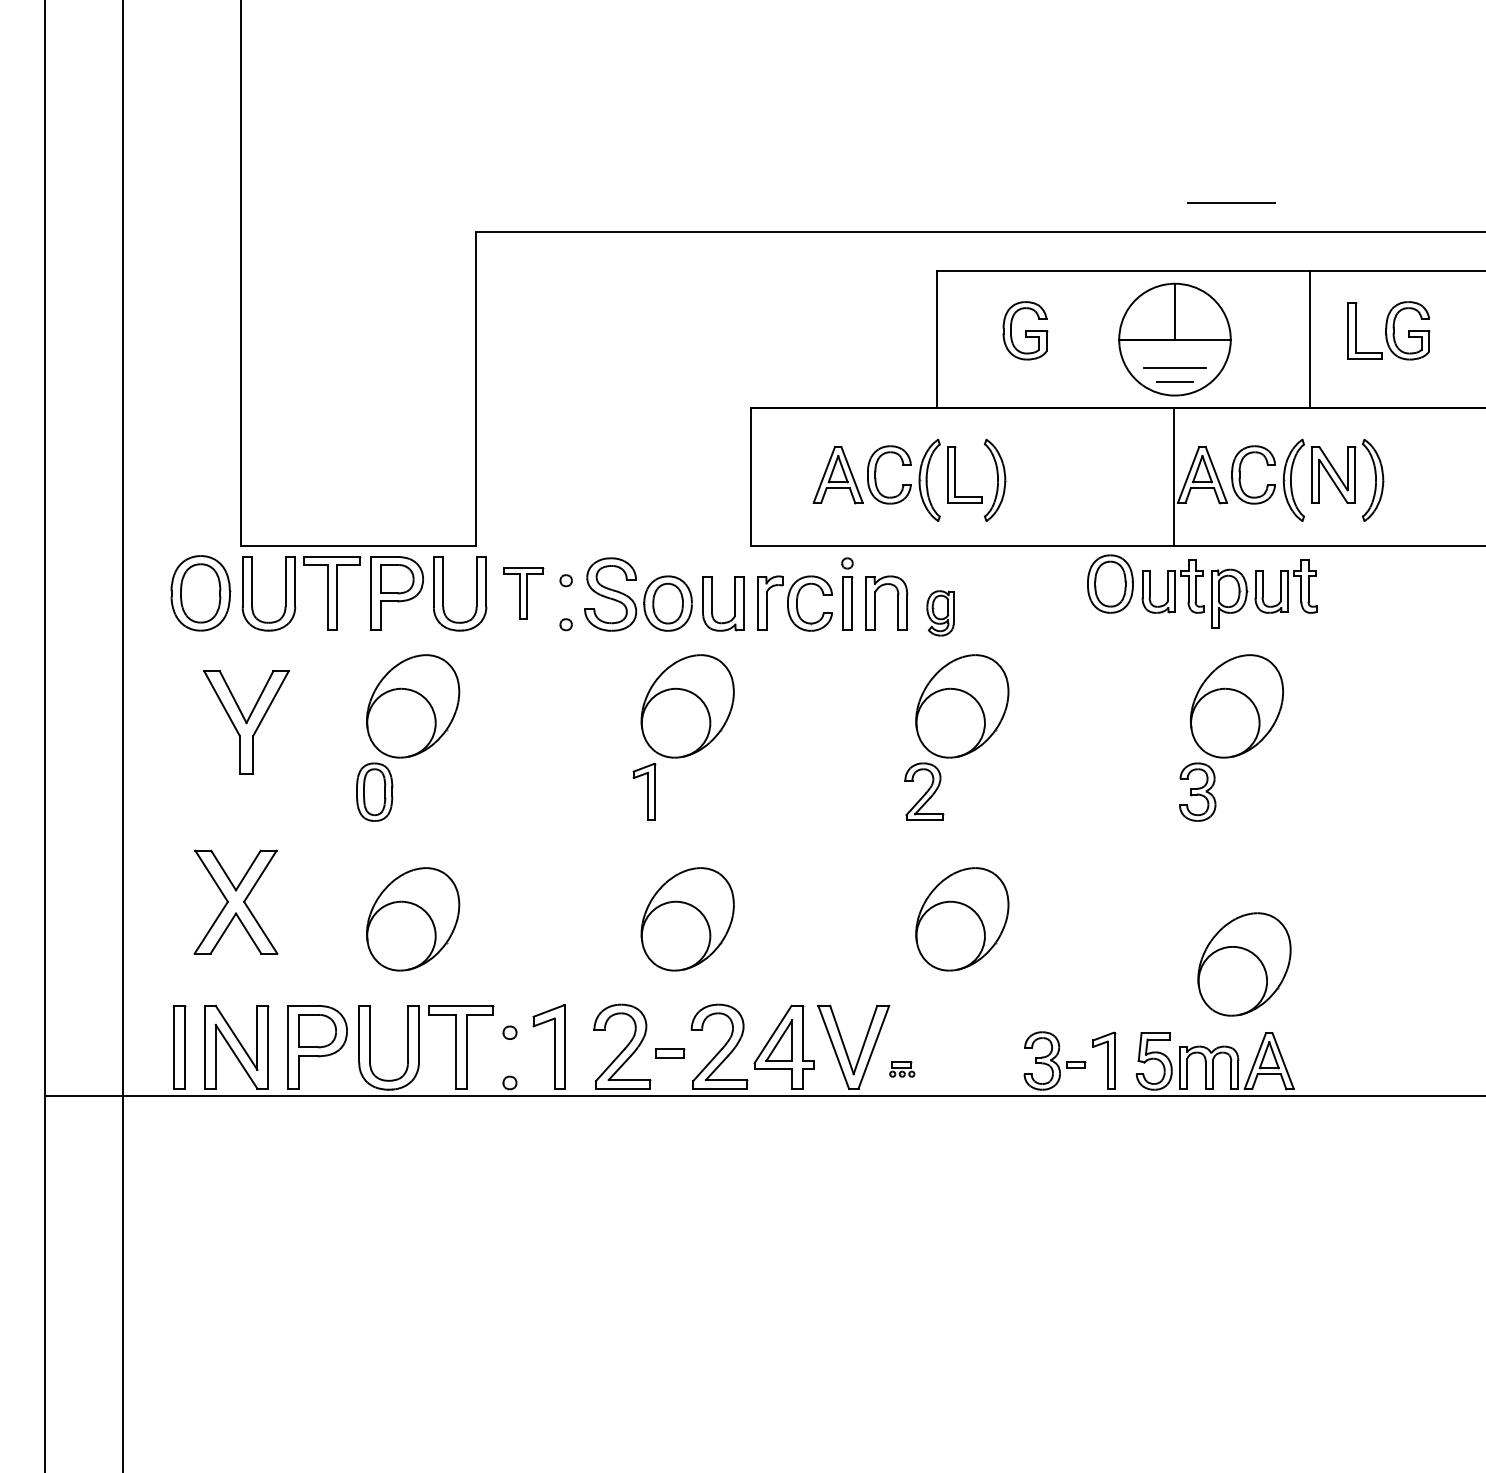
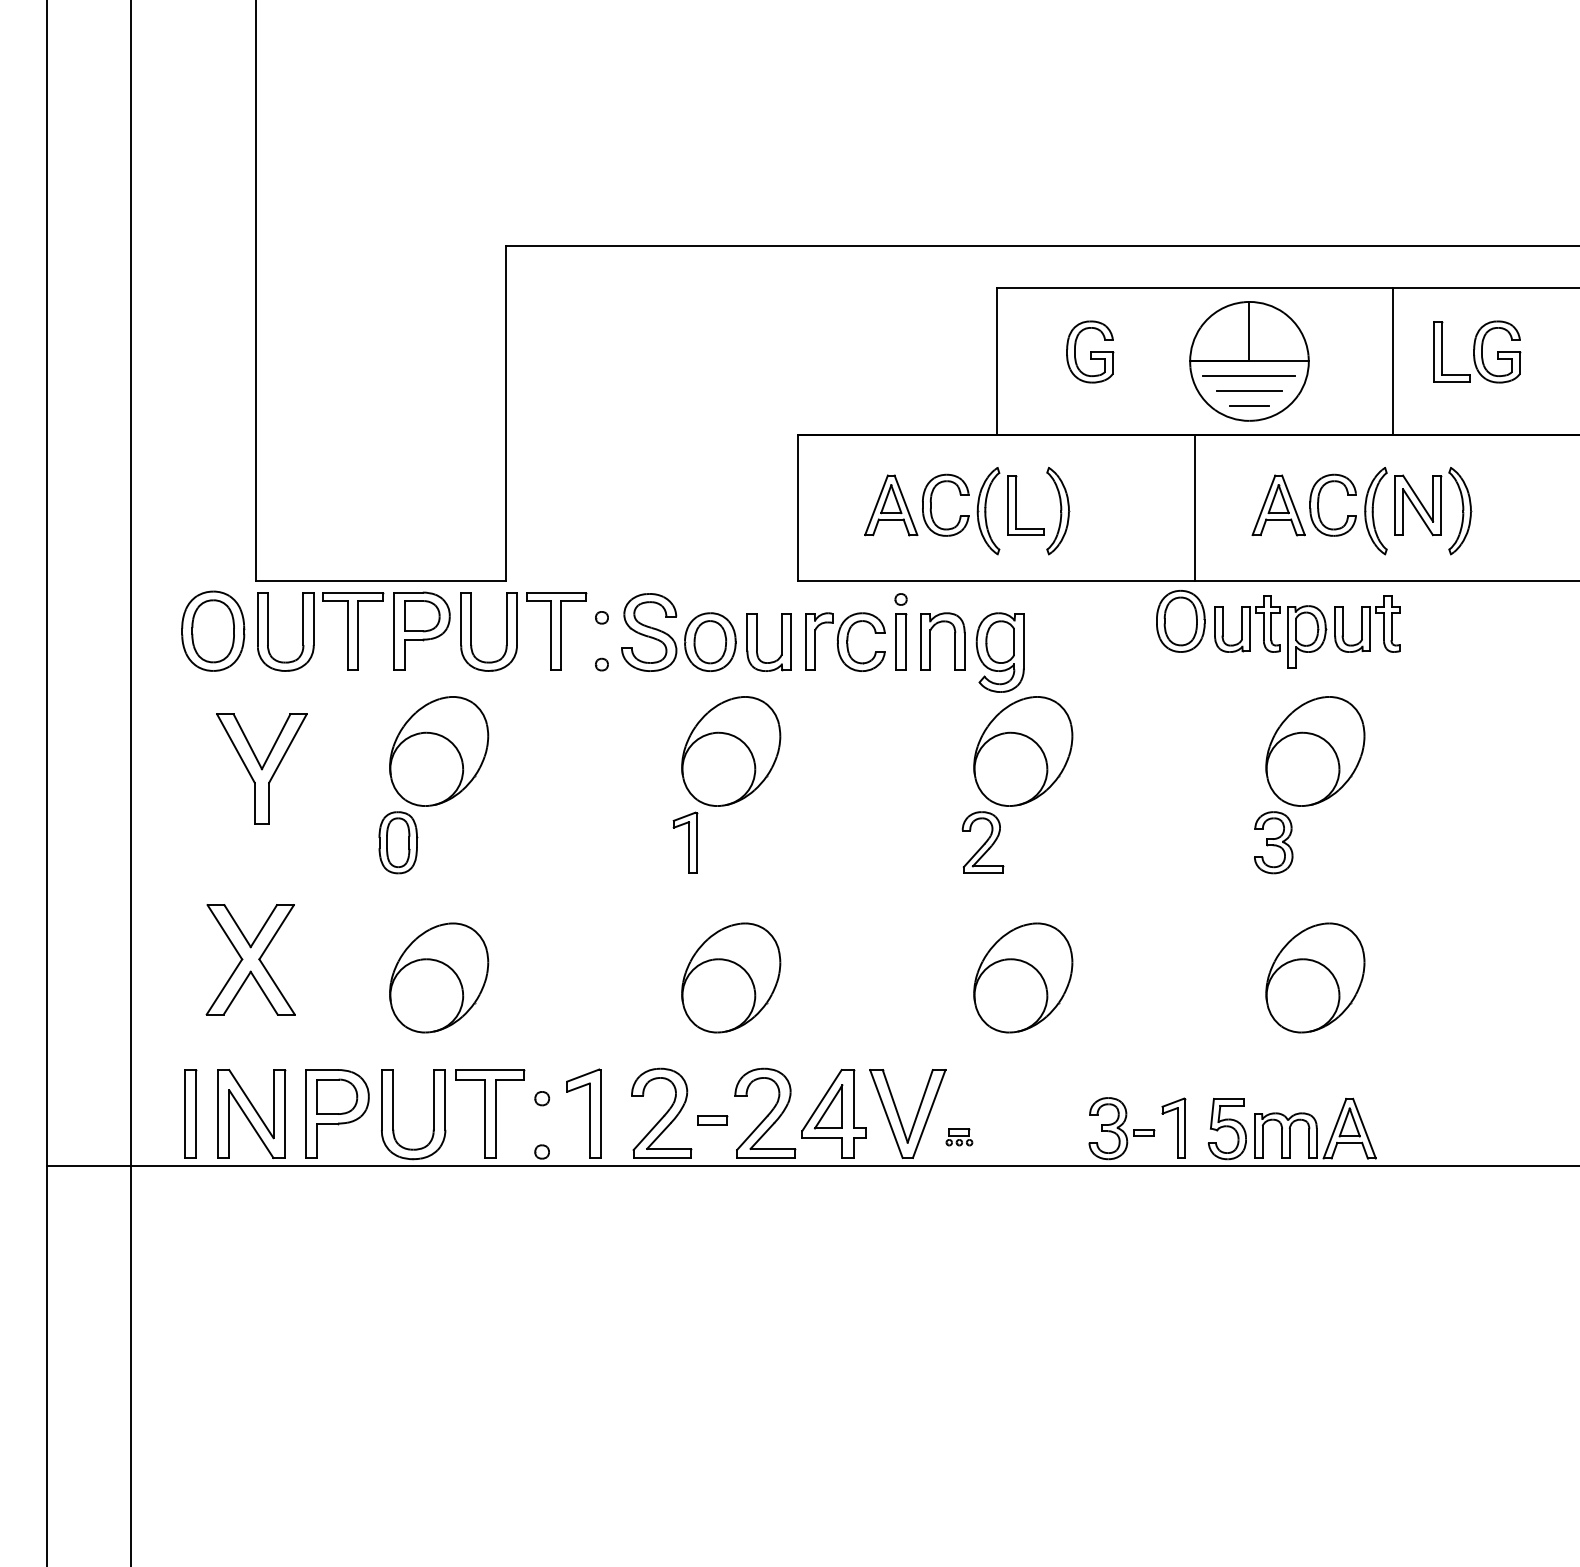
line: (1230, 202) -> (1248, 375), moved
line: (1174, 477) -> (1194, 507), moved
part: (523, 593) -> (556, 631), size x1.43
part: (939, 613) -> (999, 652), size x1.67
part: (1244, 964) -> (1315, 977), moved

